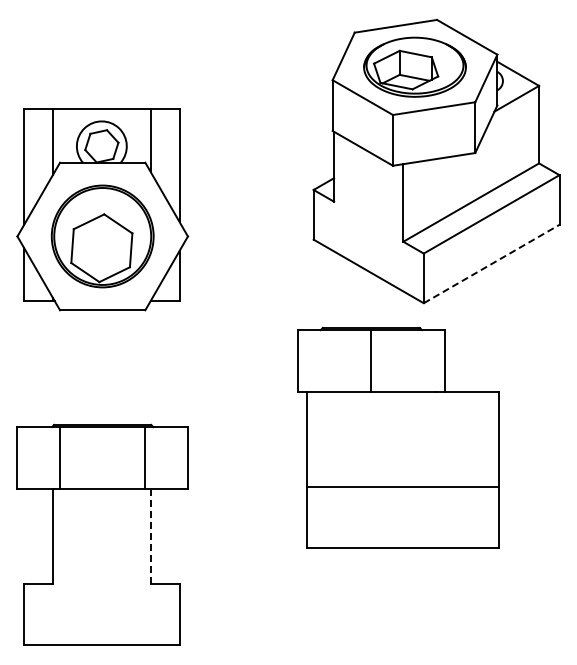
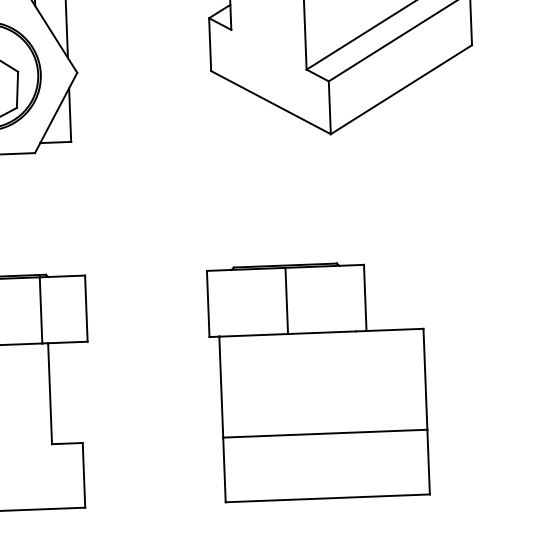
line: (492, 263) -> (402, 89), dashed -> solid
part: (398, 437) -> (318, 380), moved
line: (150, 536) -> (49, 393), dashed -> solid

